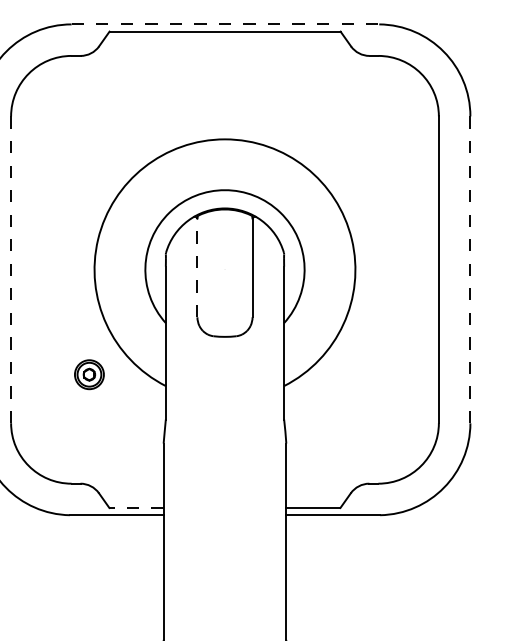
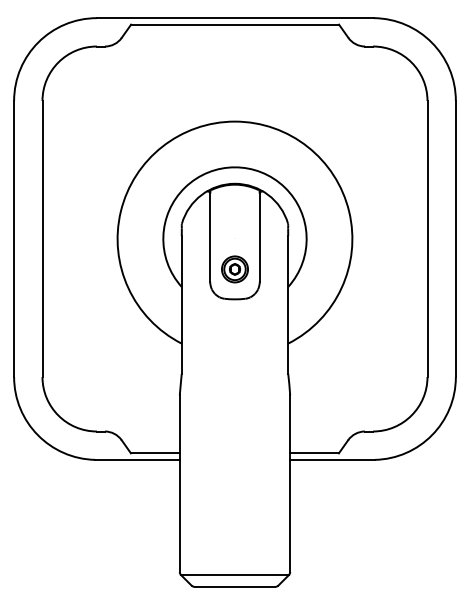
line: (225, 24) -> (235, 18), dashed -> solid
line: (197, 267) -> (210, 236), dashed -> solid
line: (11, 270) -> (42, 239), dashed -> solid
line: (469, 270) -> (455, 239), dashed -> solid
part: (88, 374) -> (234, 269), moved
line: (135, 508) -> (154, 453), dashed -> solid

